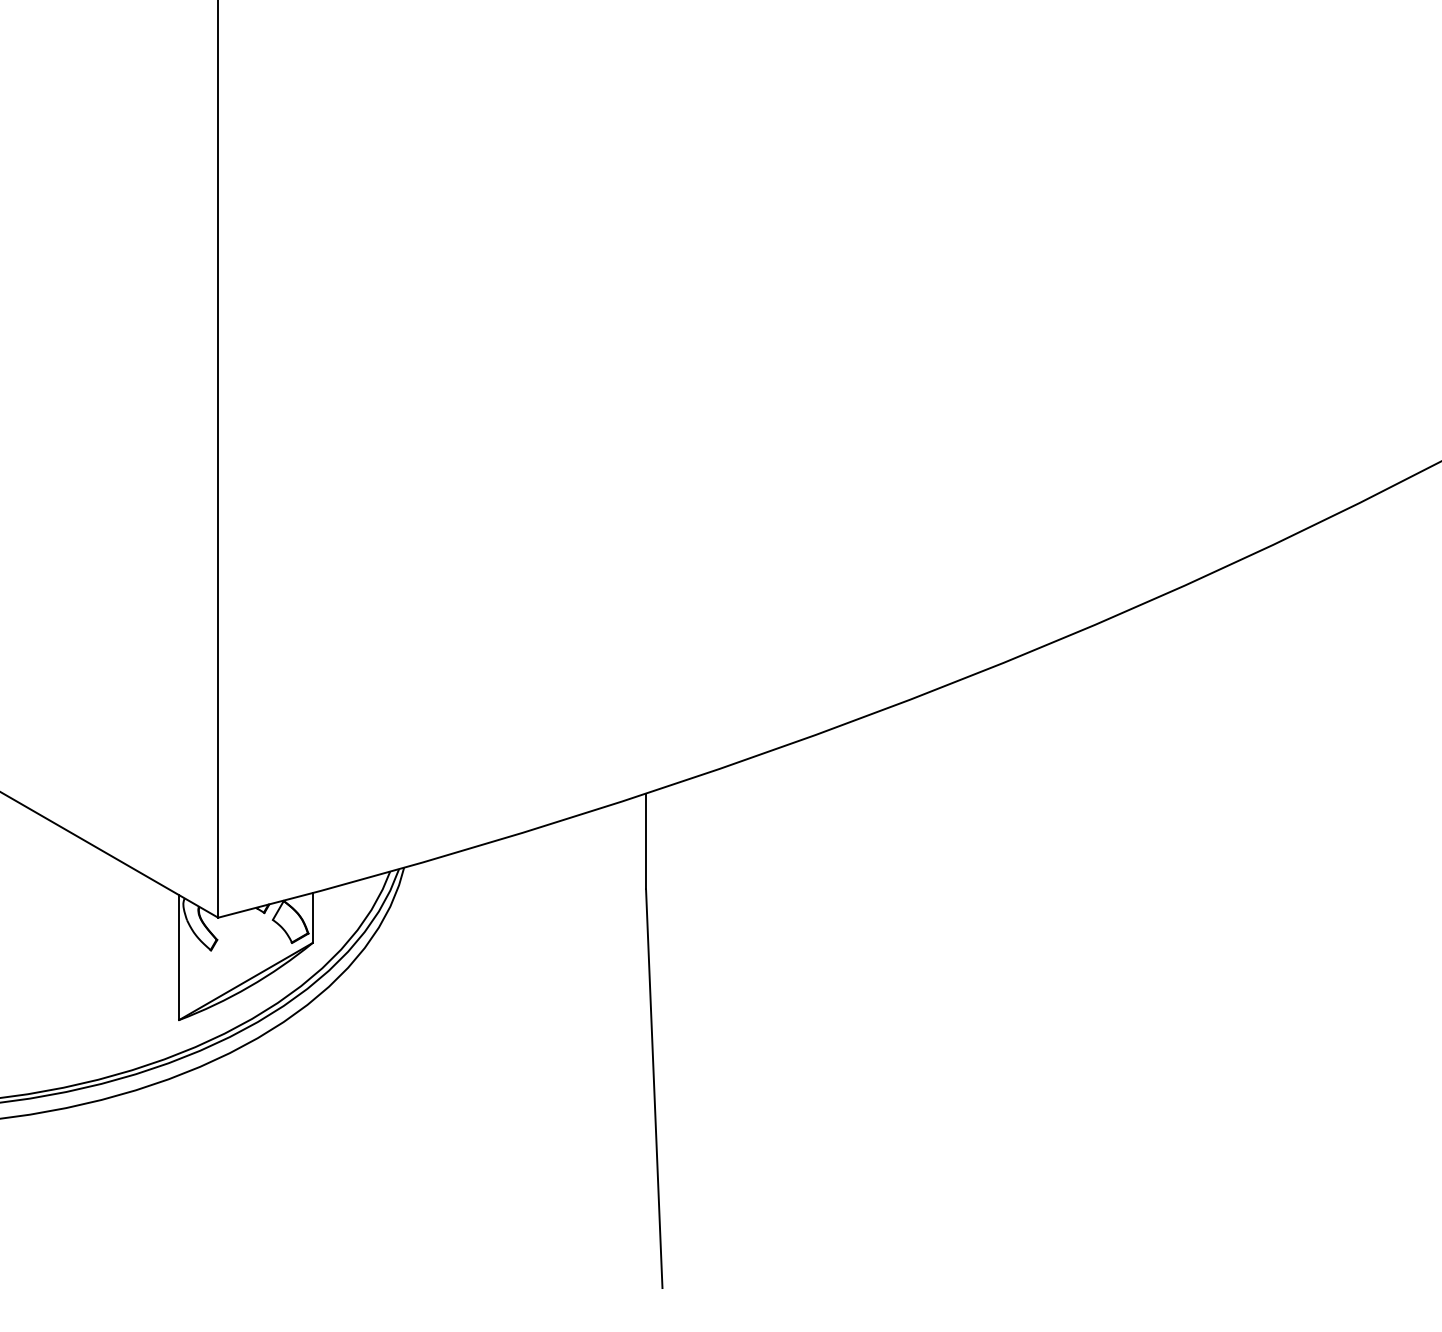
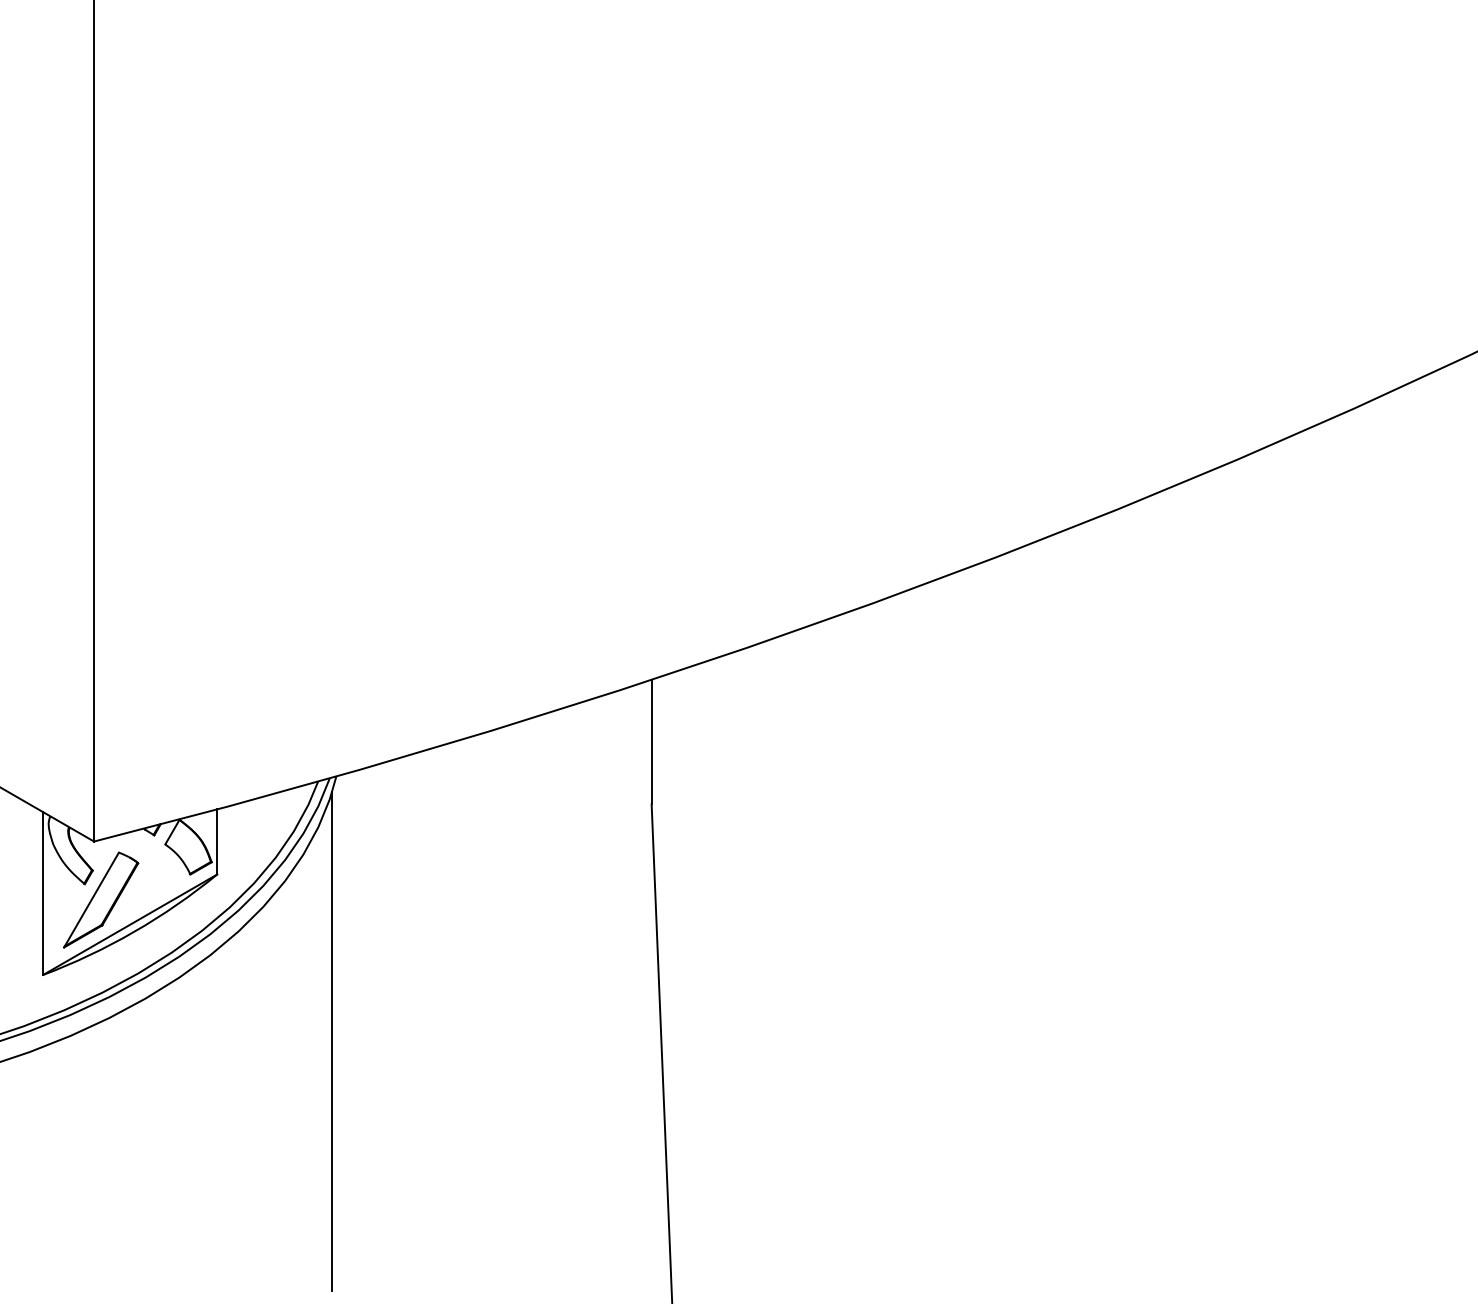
part: (223, 962) -> (100, 899), added
line: (400, 1070) -> (331, 1040), added

